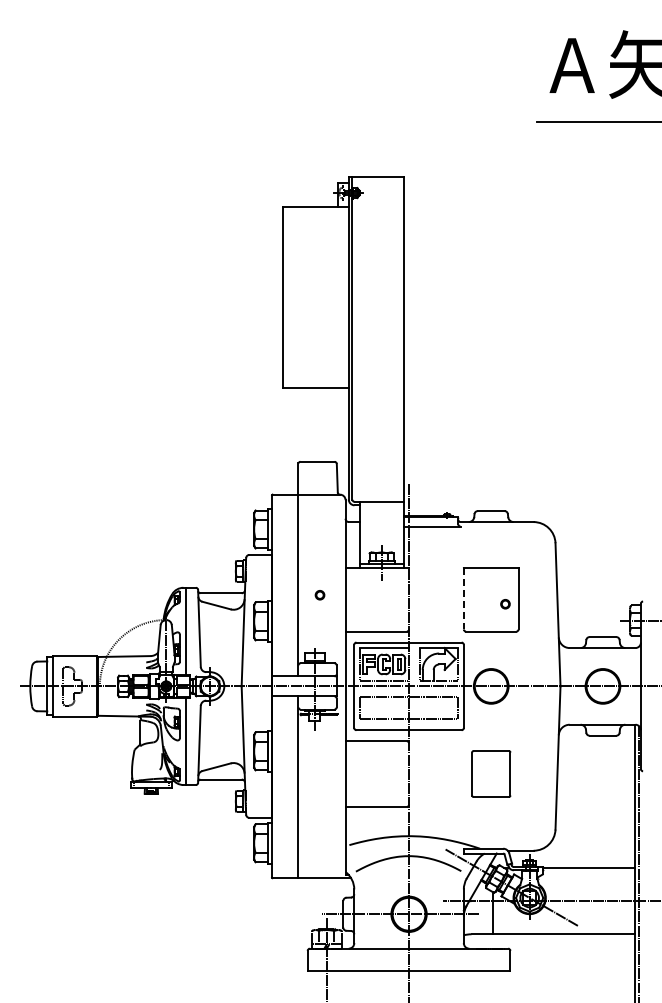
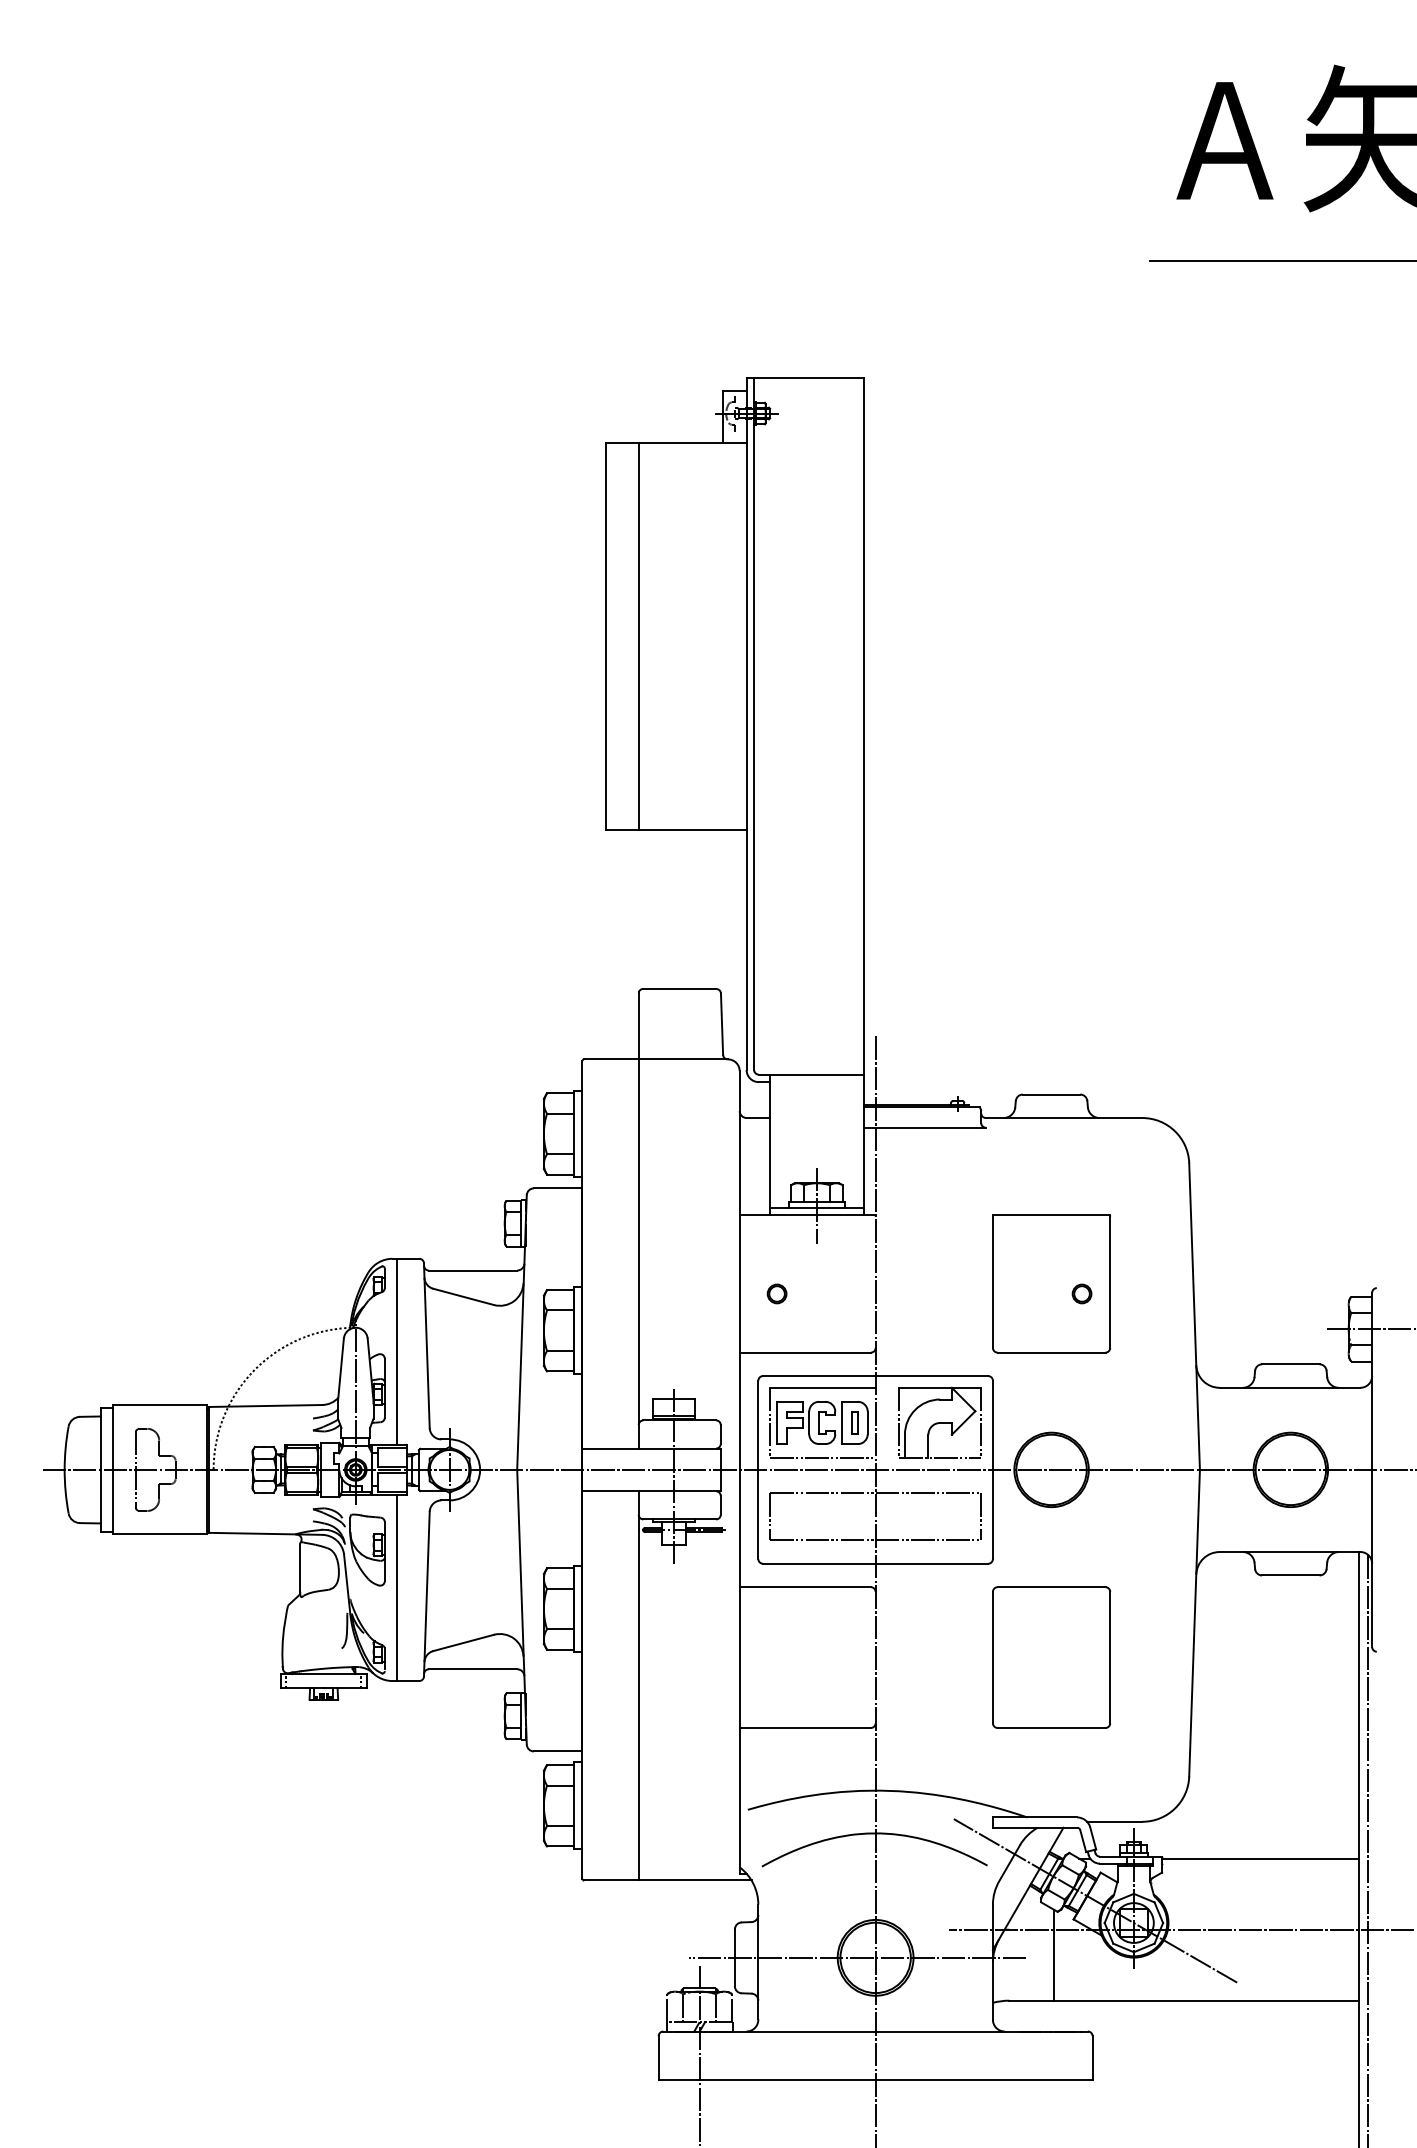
line: (298, 296) -> (638, 635), added
part: (319, 595) -> (775, 1294), moved
line: (463, 598) -> (992, 1281), dashed -> solid
part: (491, 773) -> (1052, 1656), size x1.43

